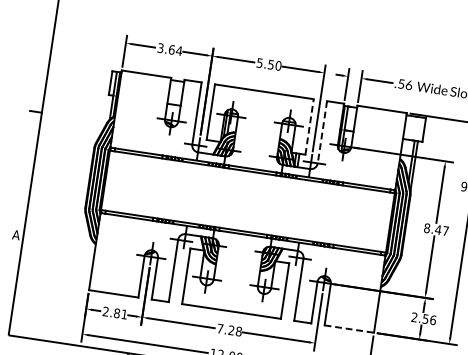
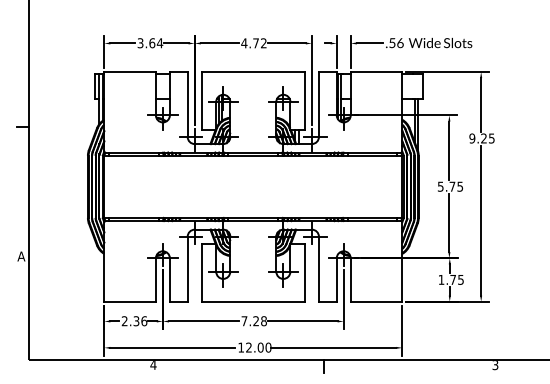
text: (268, 64) -> (253, 43), 5.50 -> 4.72
line: (309, 126) -> (304, 100), dashed -> solid
line: (322, 132) -> (318, 104), dashed -> solid
text: (436, 229) -> (450, 186), 8.47 -> 5.75
text: (120, 314) -> (140, 321), 2.81 -> 2.36
text: (424, 318) -> (451, 279), 2.56 -> 1.75
line: (349, 328) -> (376, 301), dashed -> solid

